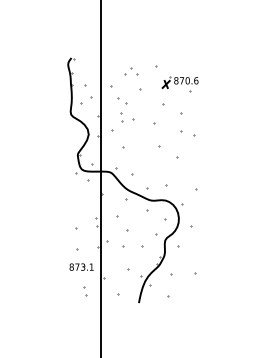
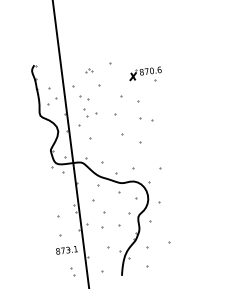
part: (131, 71) -> (89, 70), size x0.6
part: (179, 84) -> (145, 75), moved

